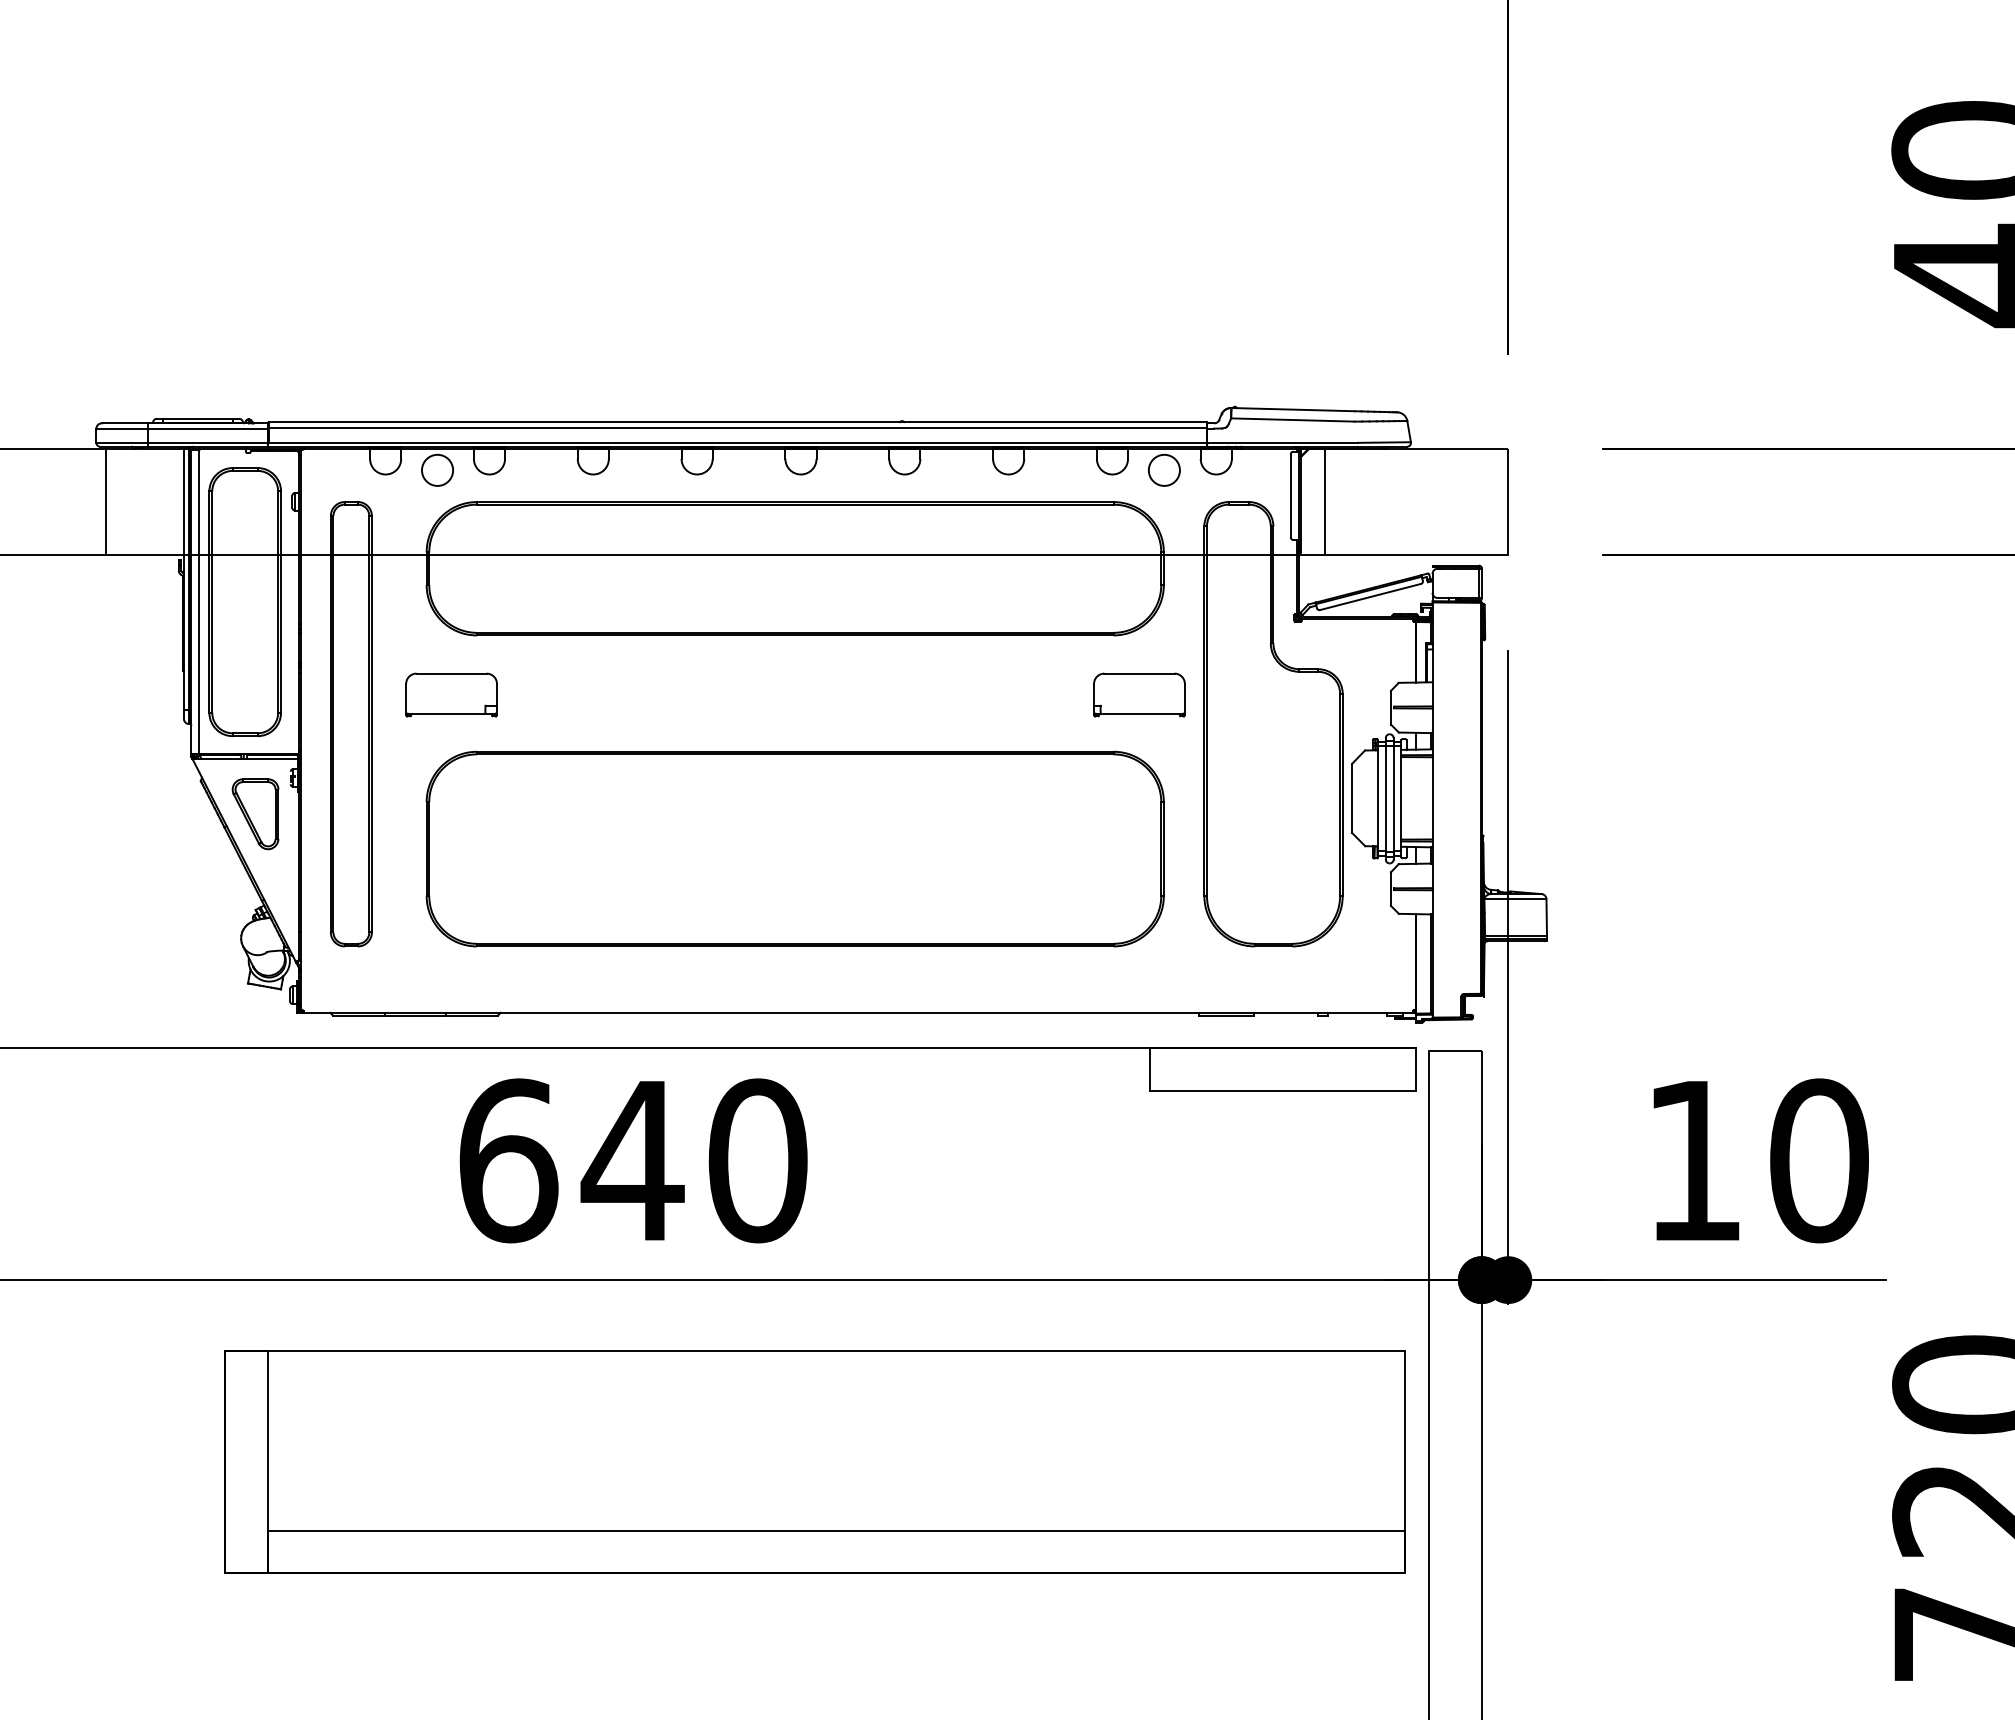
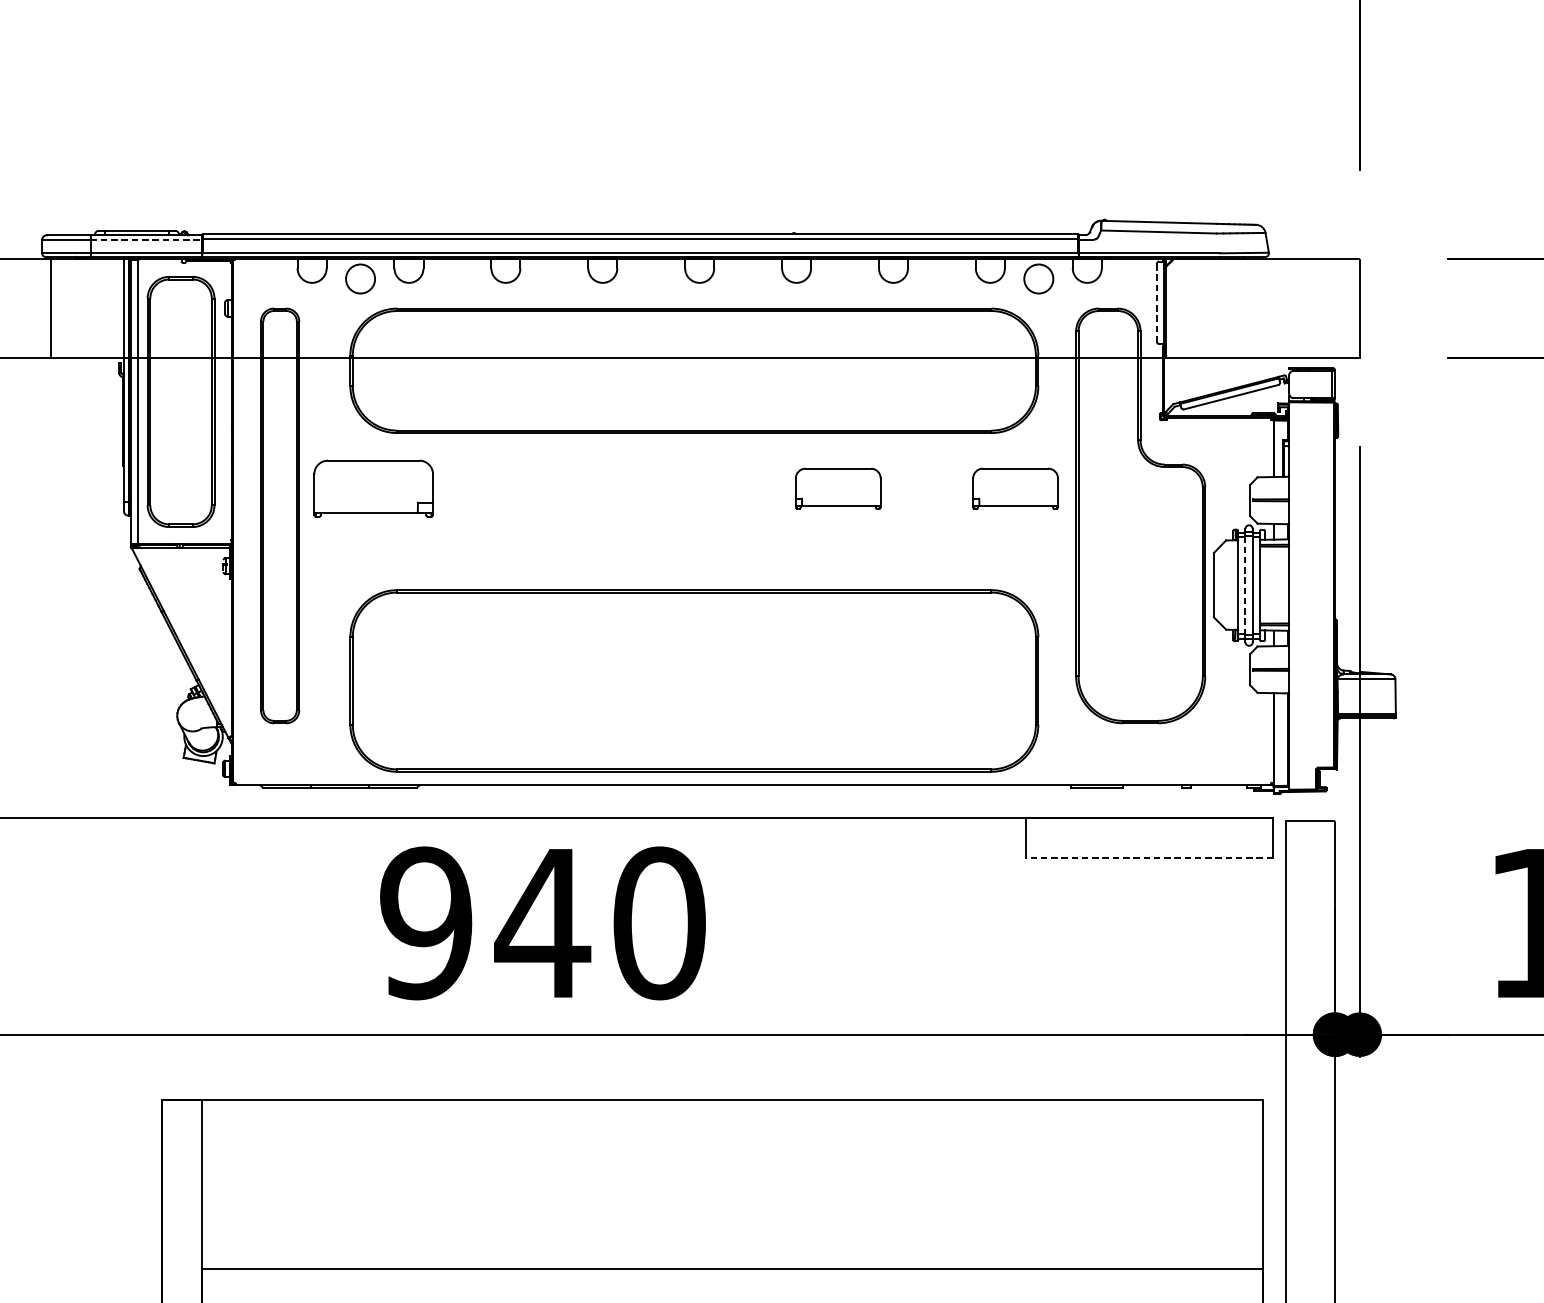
line: (208, 428) -> (146, 239), solid -> dashed
line: (1290, 495) -> (1156, 302), solid -> dashed
line: (1325, 502) -> (1189, 309), removed
part: (451, 694) -> (373, 488), size x1.4
part: (949, 694) -> (838, 488), added
line: (1385, 798) -> (1245, 585), solid -> dashed
part: (255, 814) -> (190, 600), removed
part: (794, 848) -> (693, 680), moved
line: (1282, 1090) -> (1149, 857), solid -> dashed
text: (508, 1160) -> (426, 923), 640 -> 940

